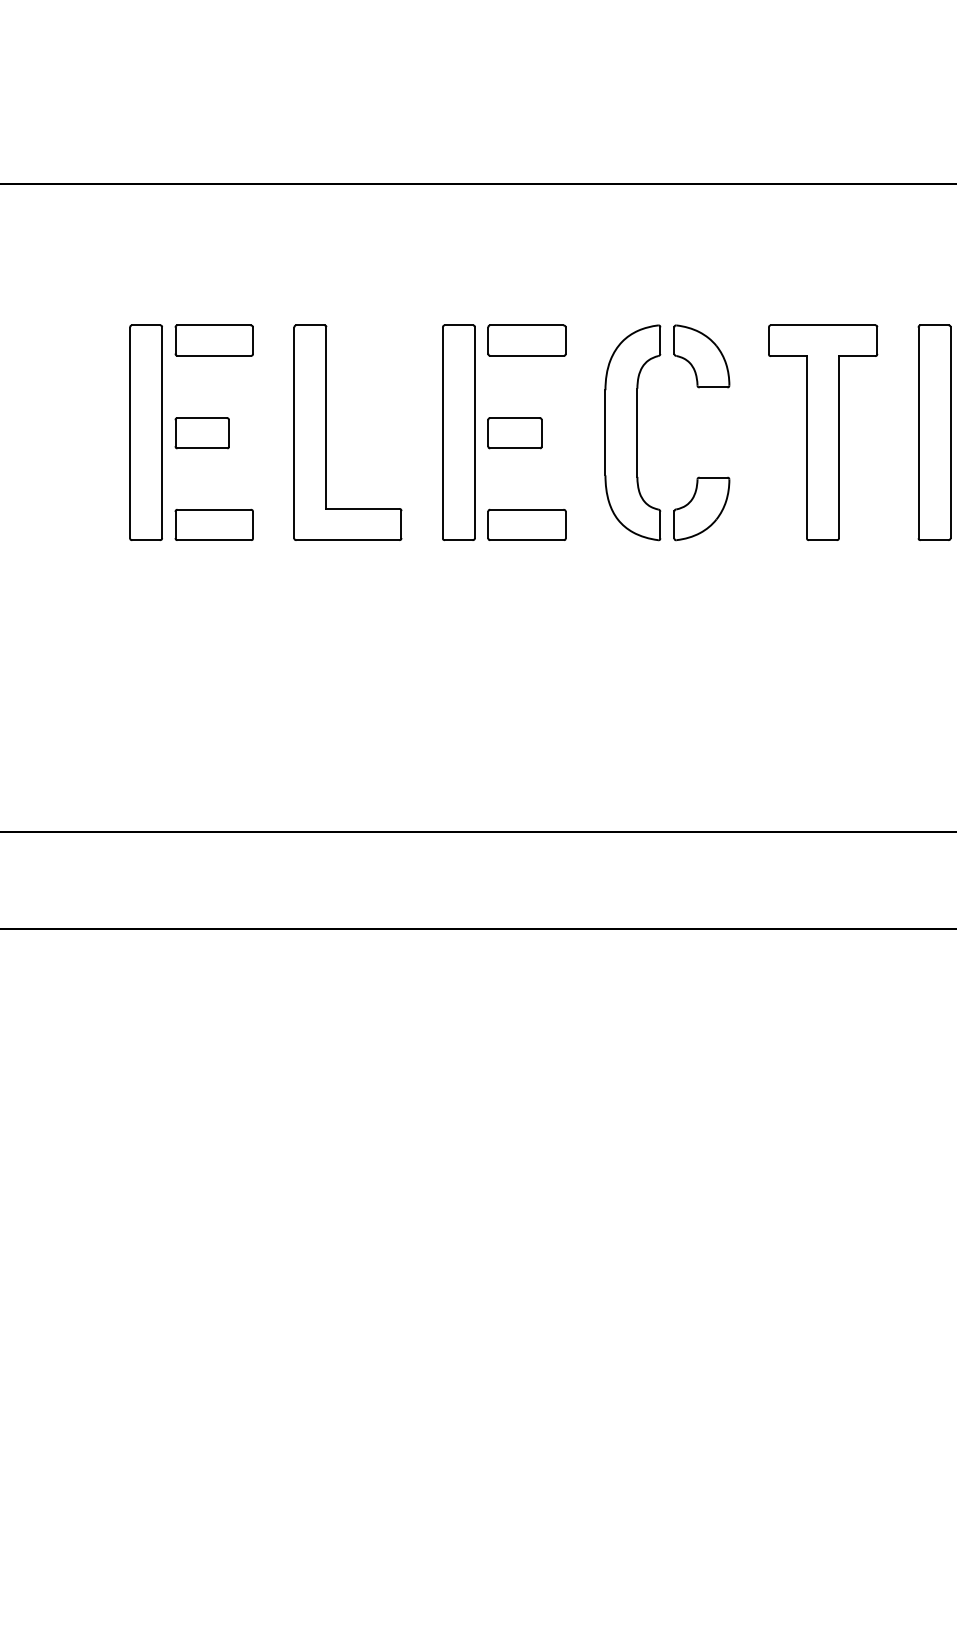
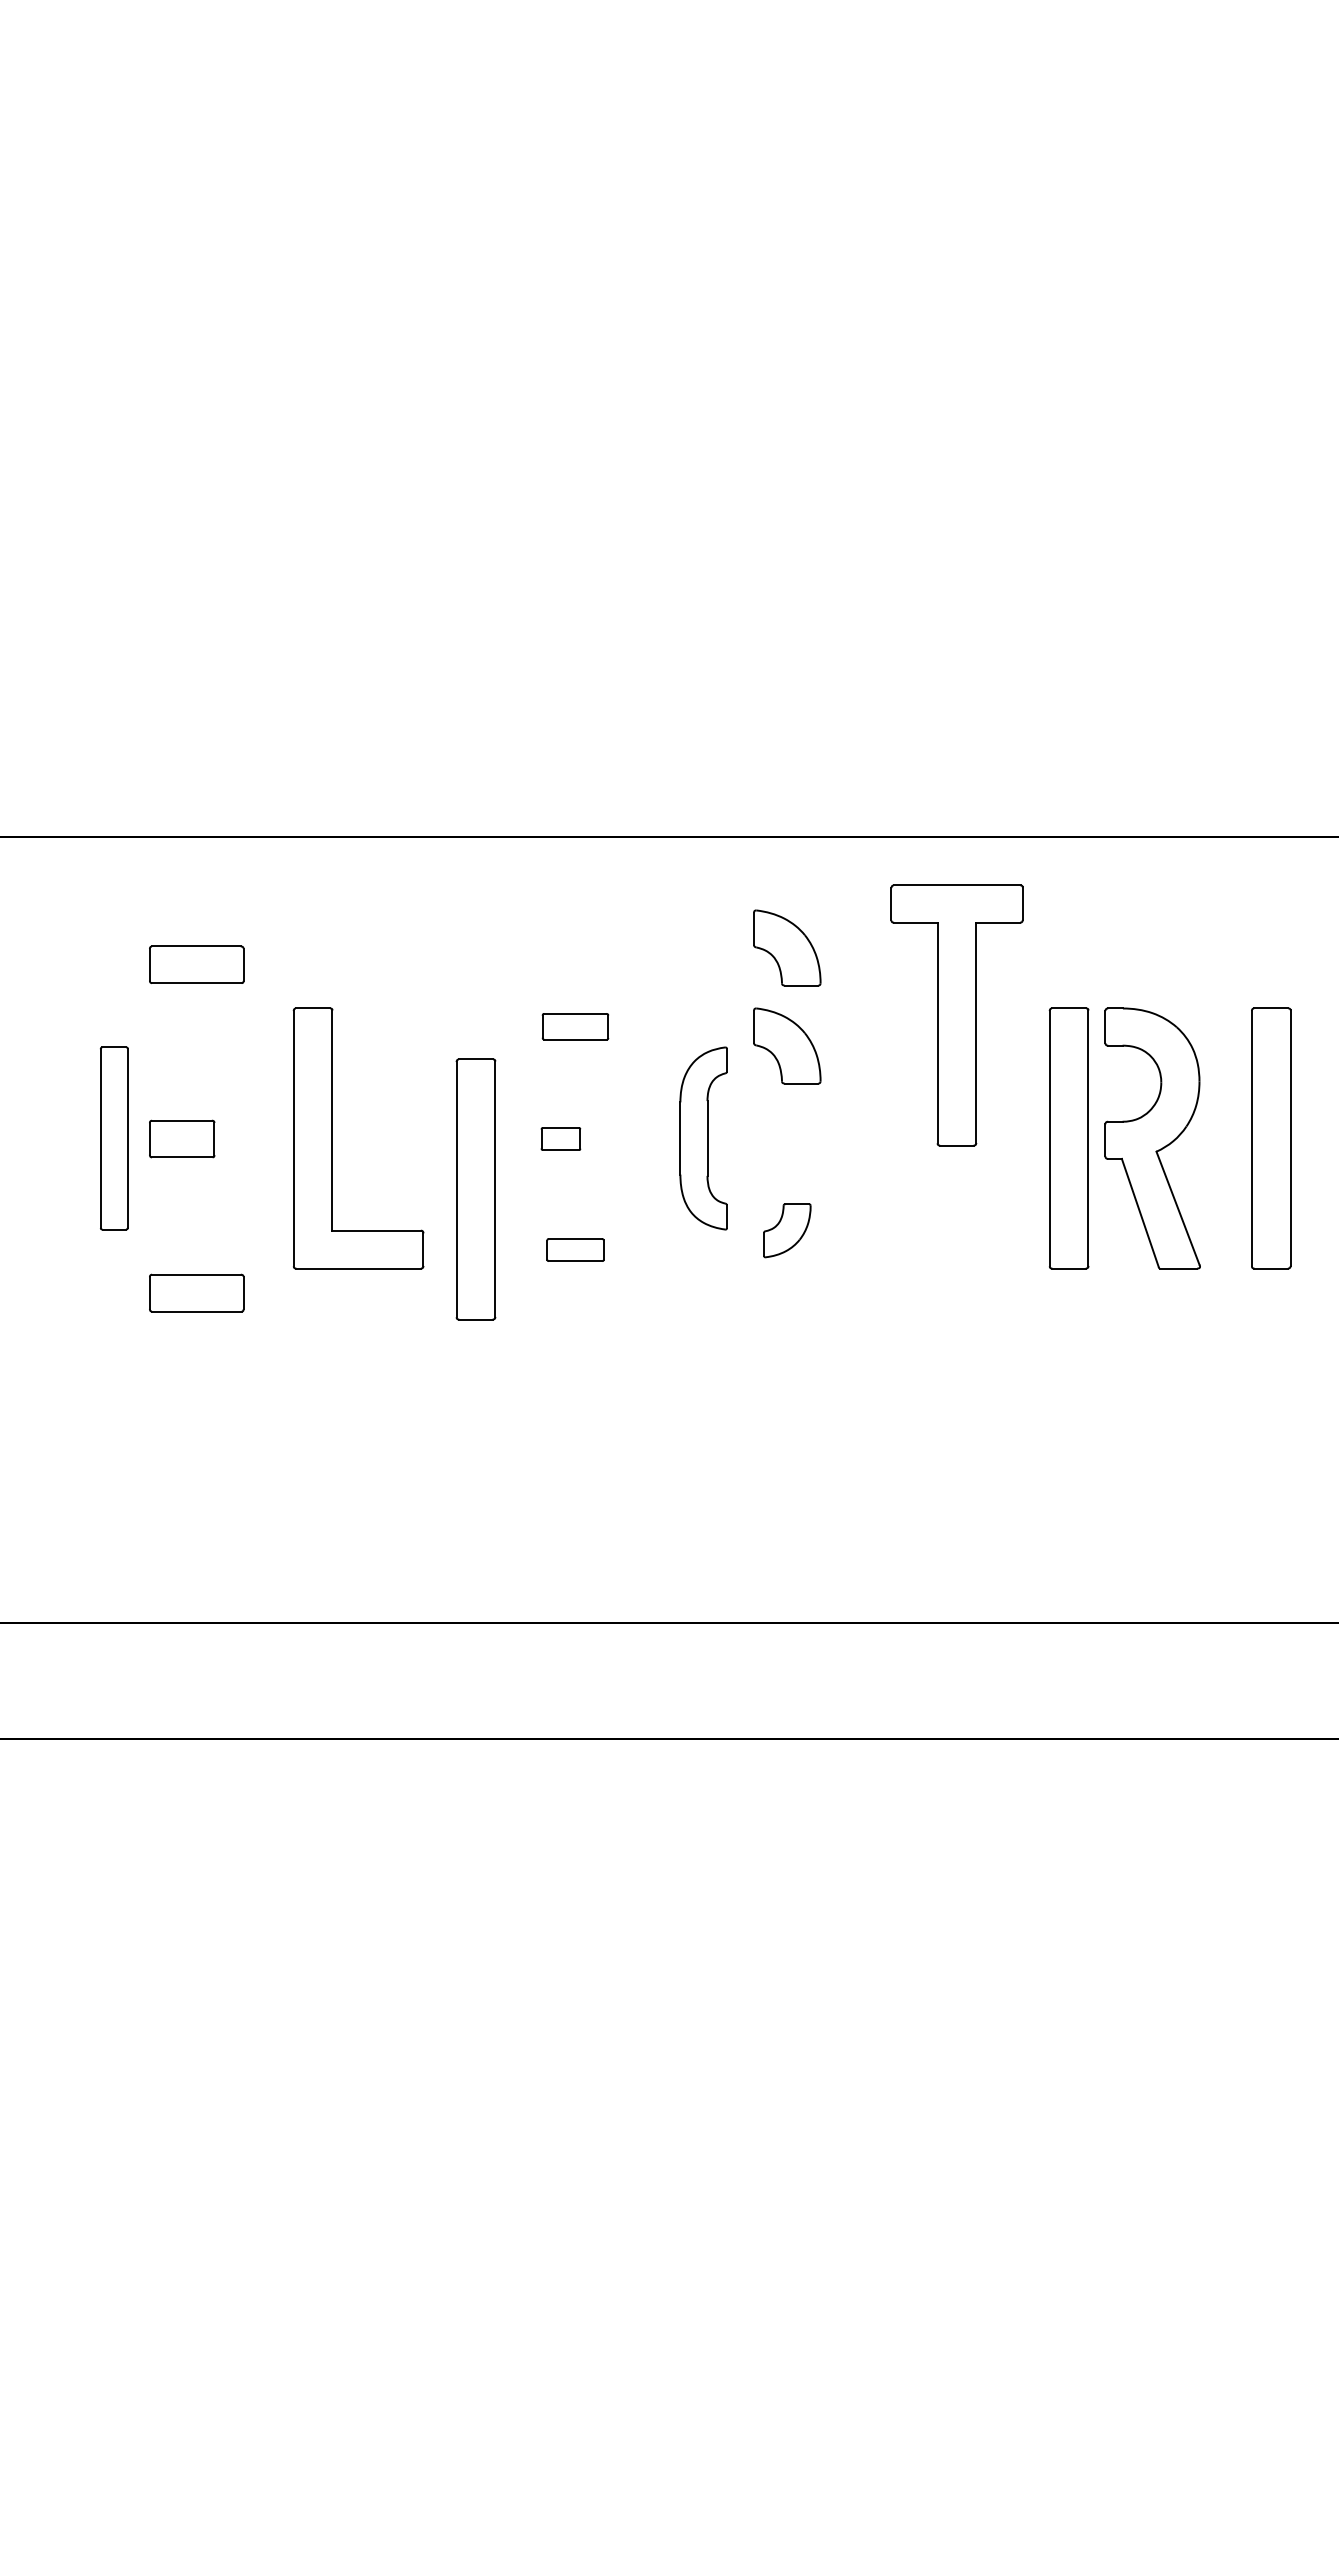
part: (702, 275) -> (787, 947), added
part: (214, 340) -> (196, 964), moved
part: (527, 340) -> (575, 1026), size x0.7
part: (146, 432) -> (114, 1138), size x0.7
part: (458, 432) -> (475, 1189), moved
part: (514, 432) -> (560, 1138), size x0.6
part: (632, 432) -> (703, 1138), size x0.7
part: (822, 432) -> (956, 1015), moved
part: (702, 508) -> (787, 1230), size x0.7
part: (214, 524) -> (196, 1292), moved
part: (527, 524) -> (575, 1249), size x0.6

